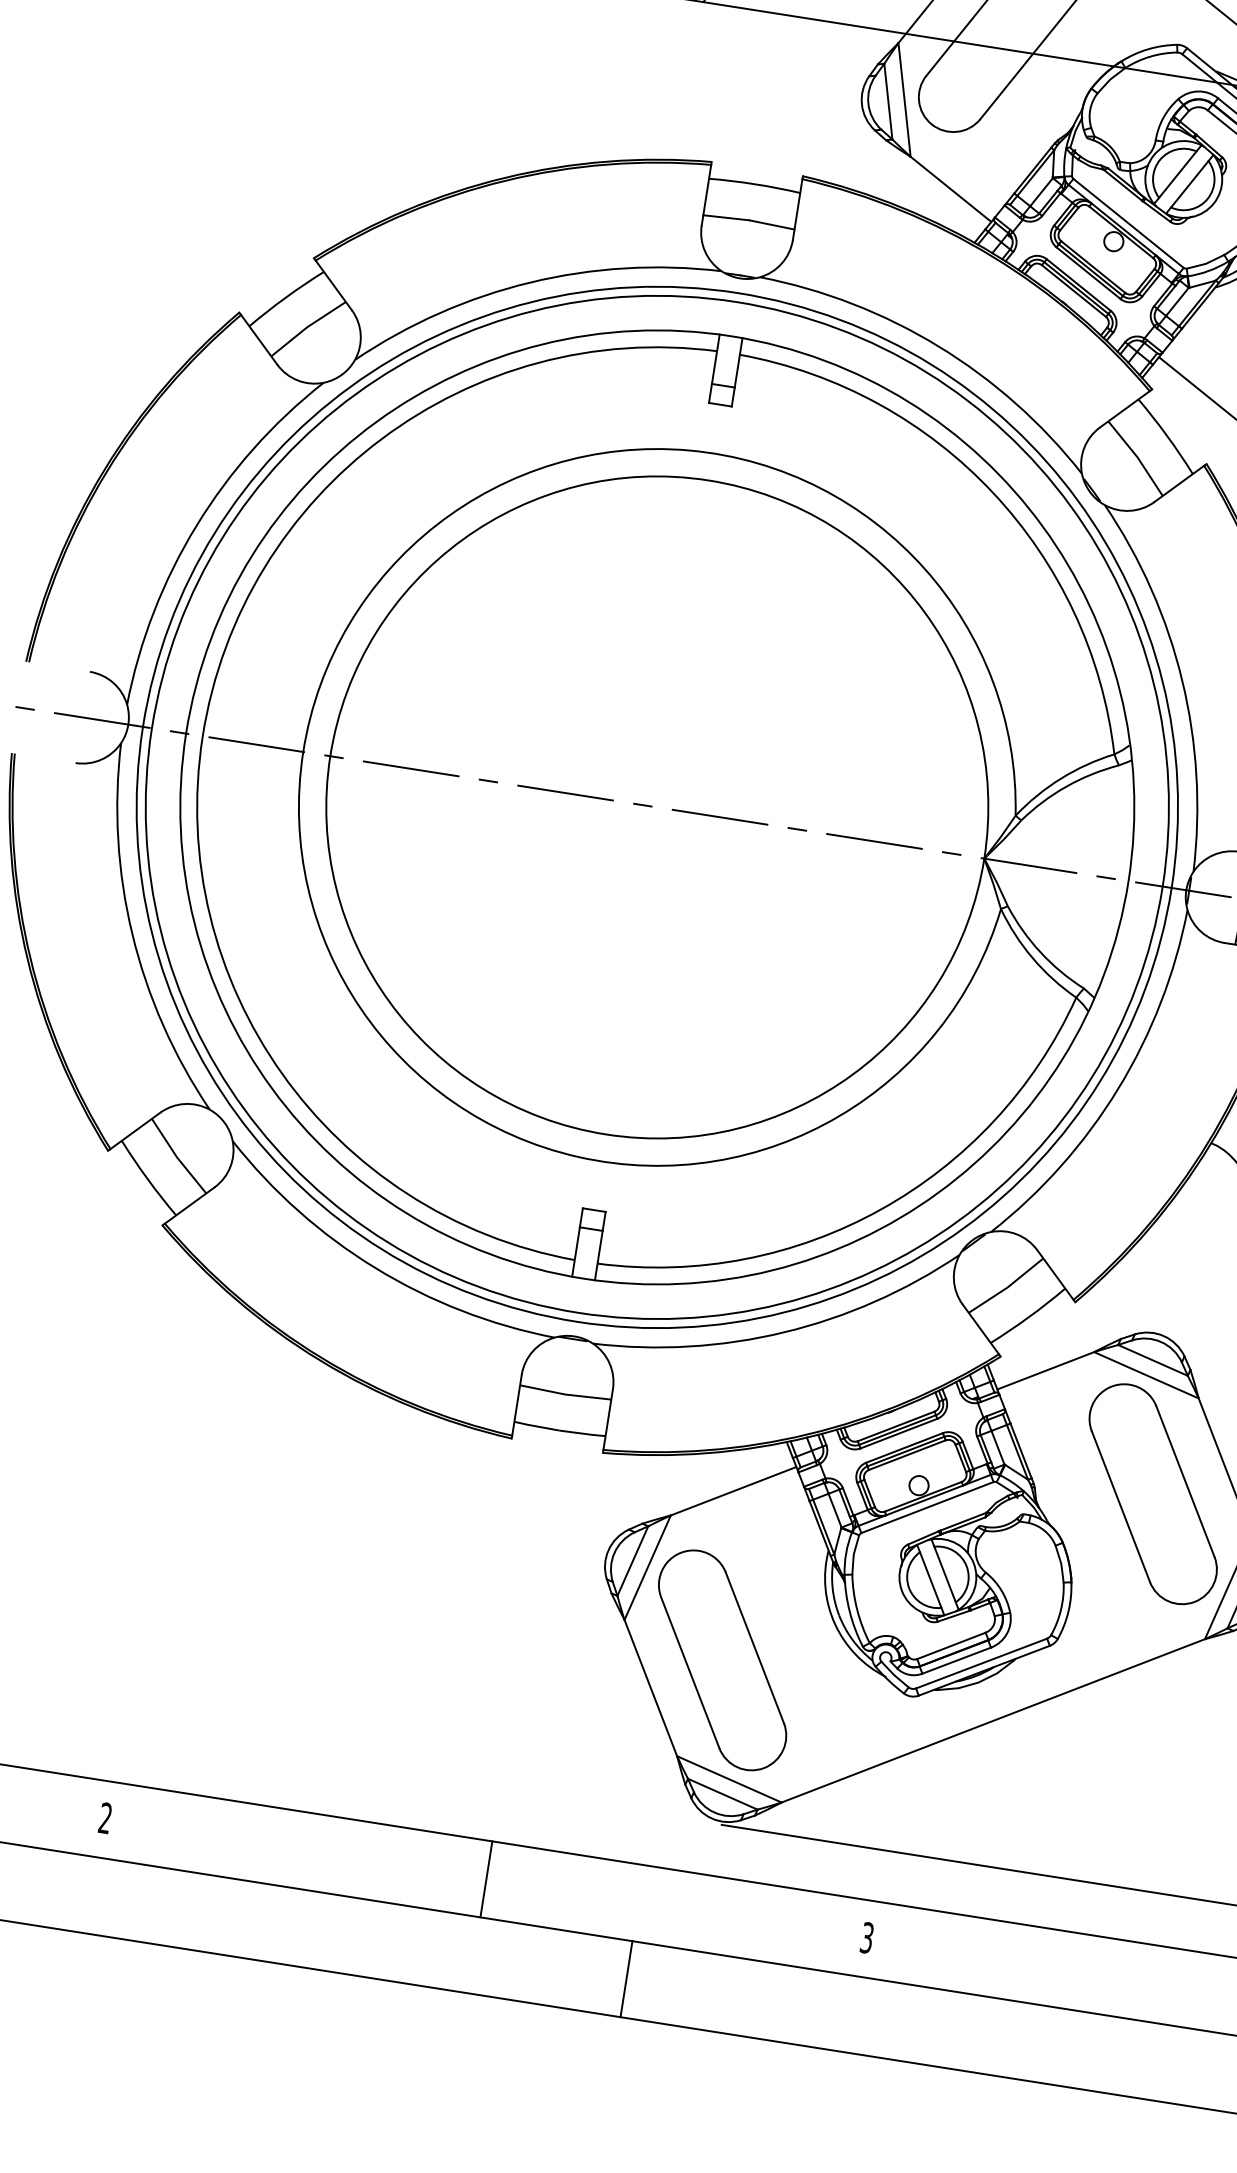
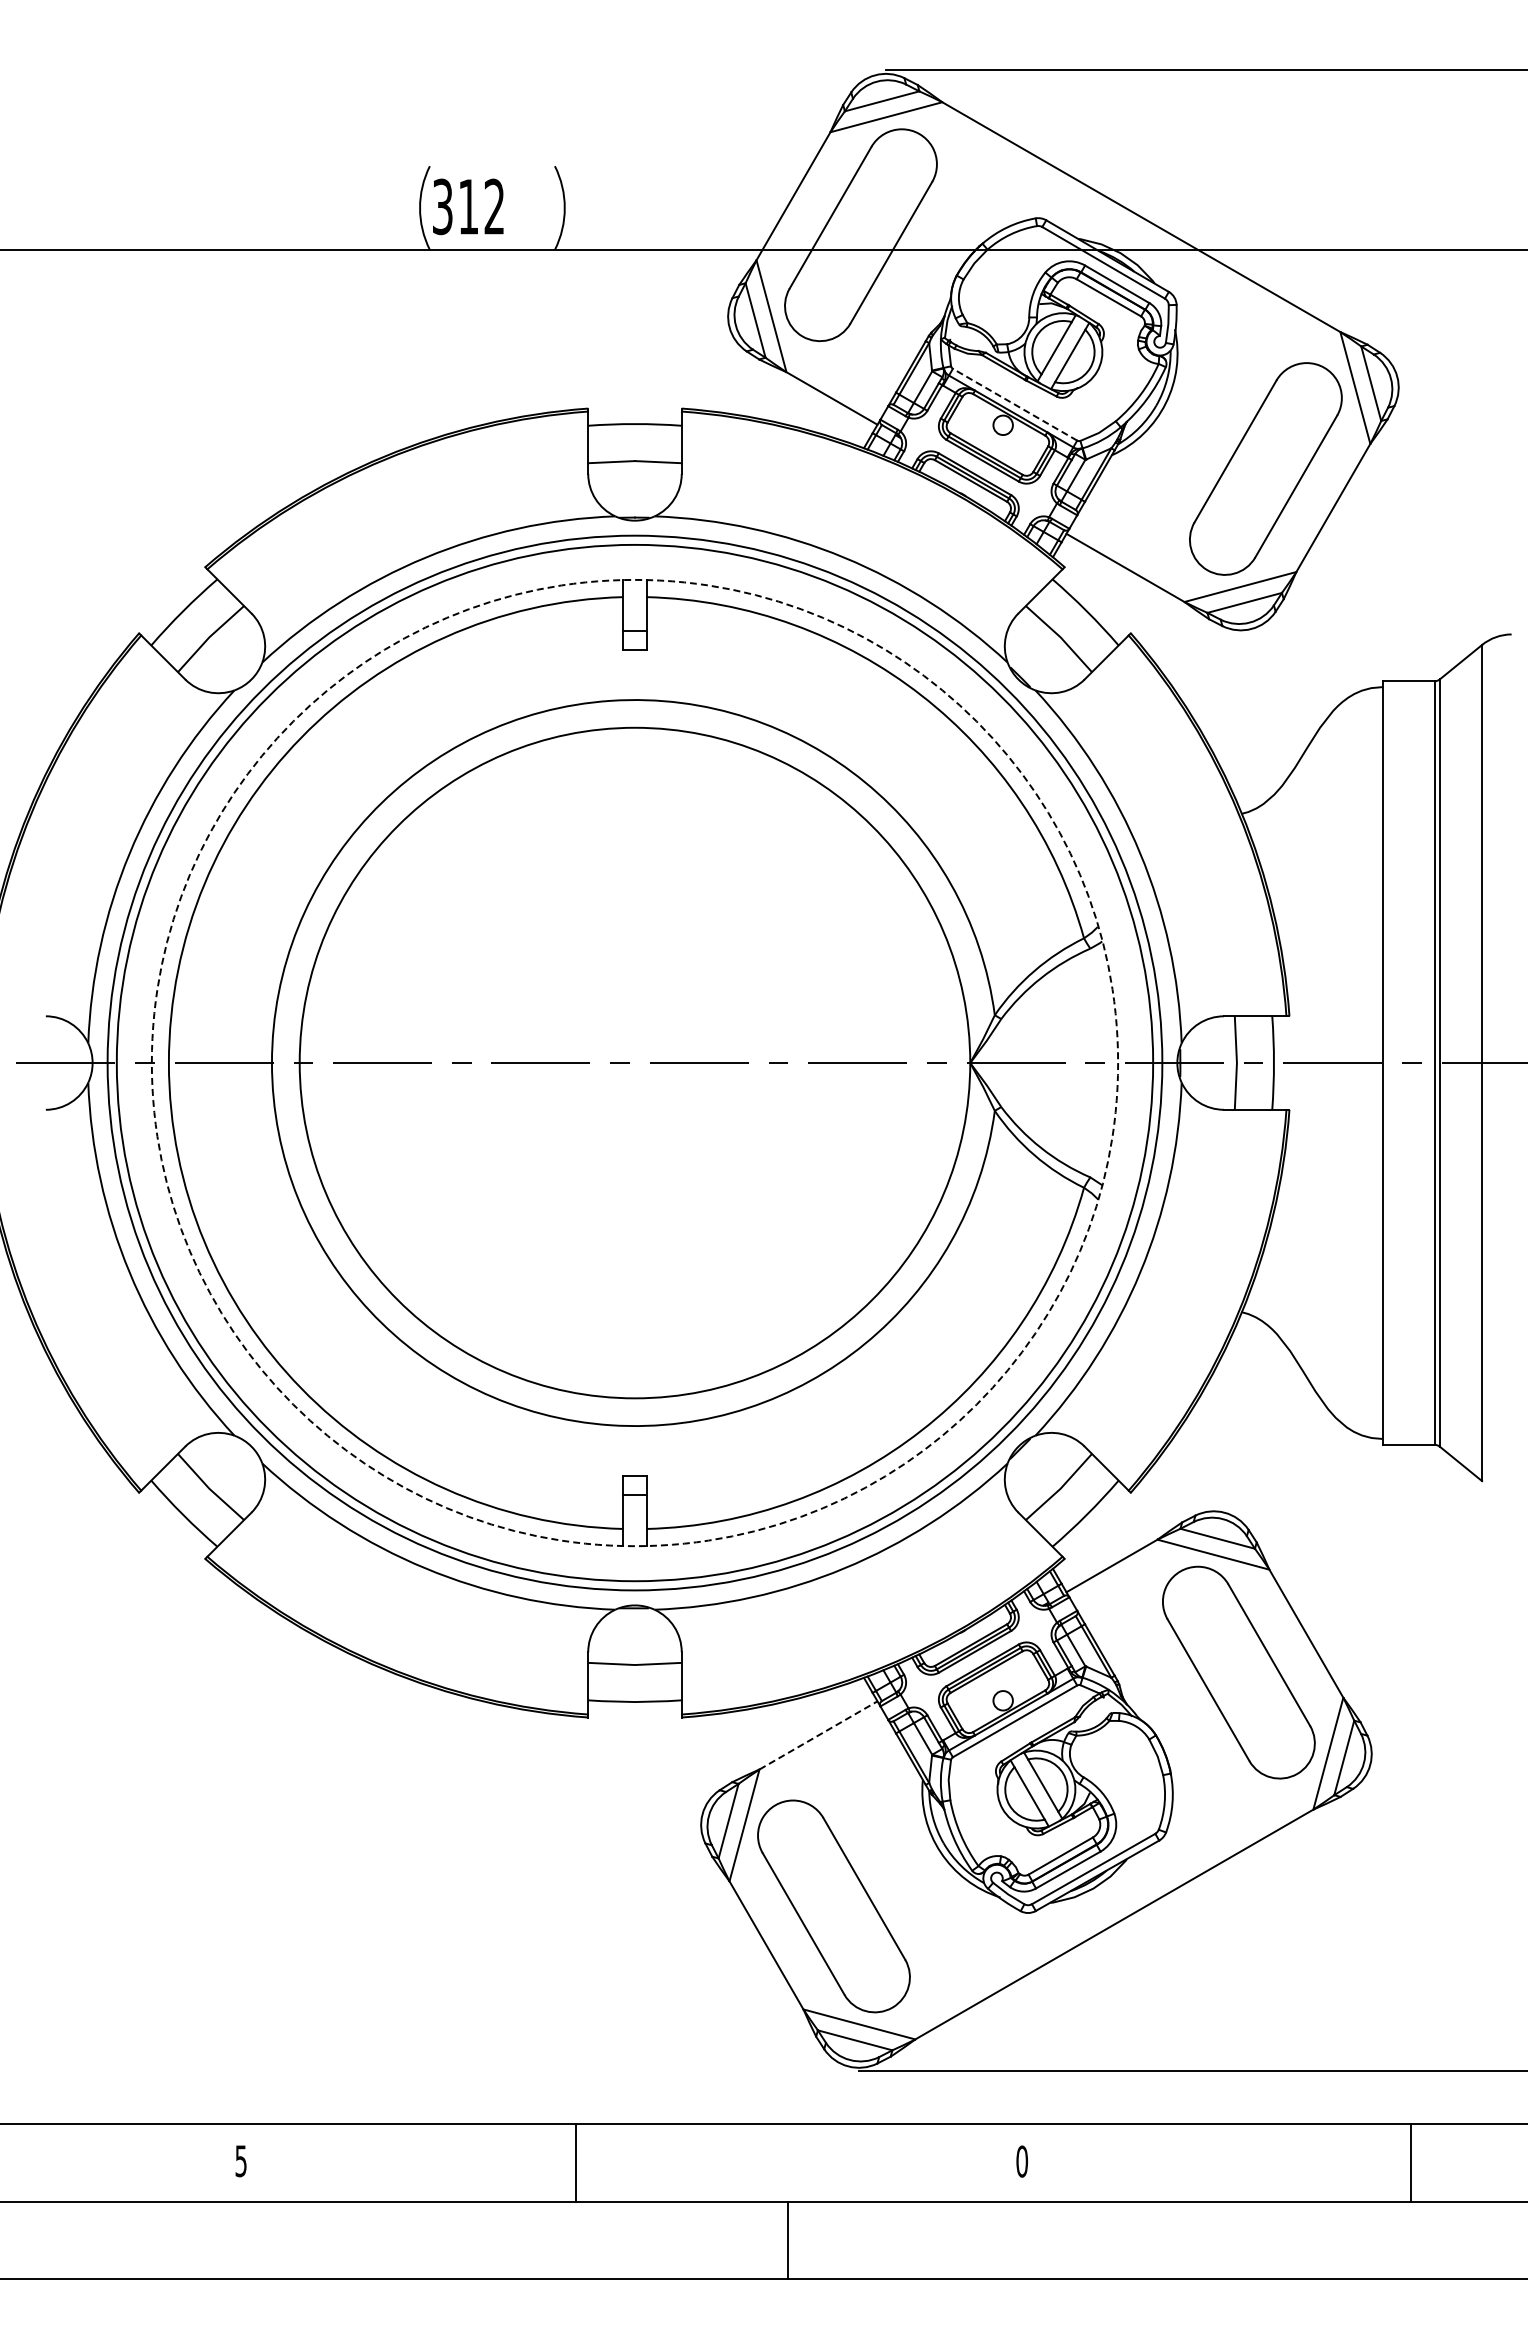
line: (1129, 223) -> (1015, 404), solid -> dashed
circle: (656, 806) -> (634, 1062), solid -> dashed
line: (733, 1491) -> (818, 1735), solid -> dashed
text: (104, 1818) -> (240, 2161), 2 -> 5
line: (486, 1879) -> (575, 2162), moved
text: (867, 1937) -> (1022, 2161), 3 -> 0

